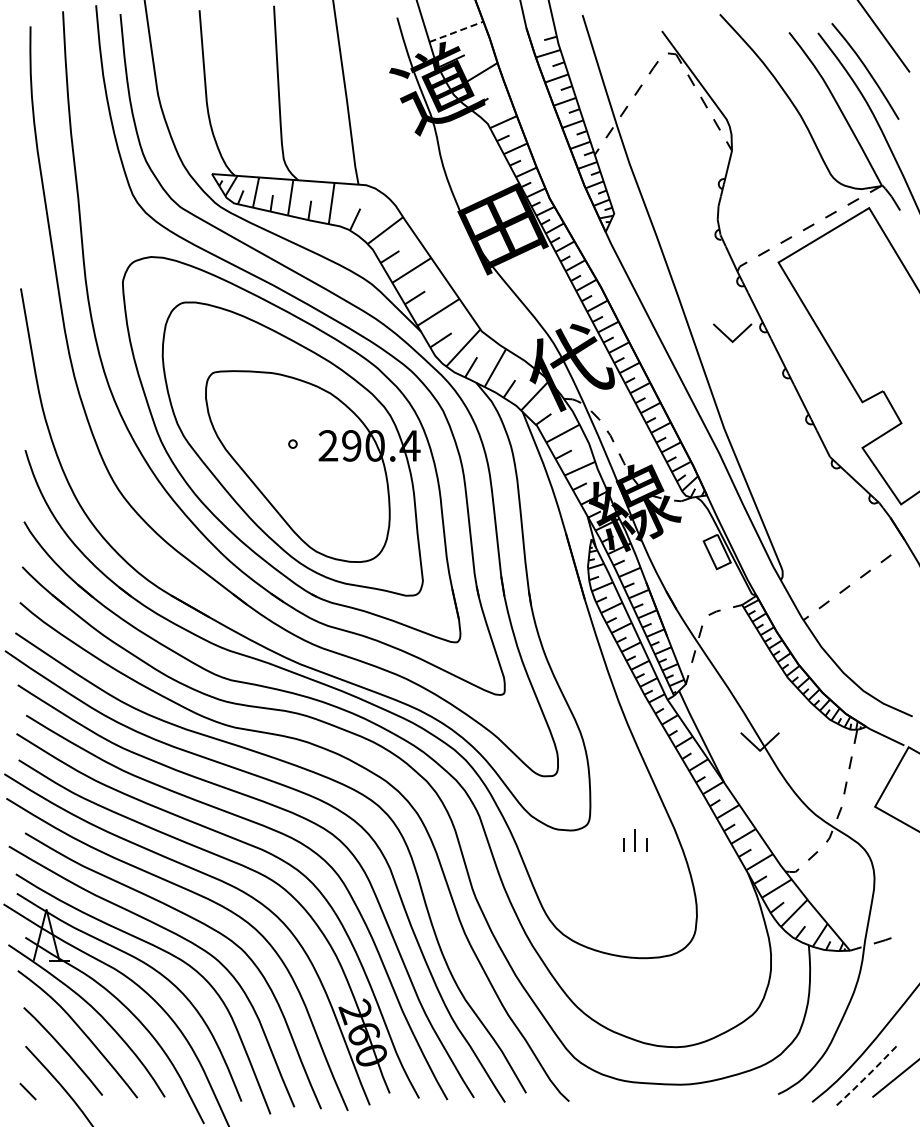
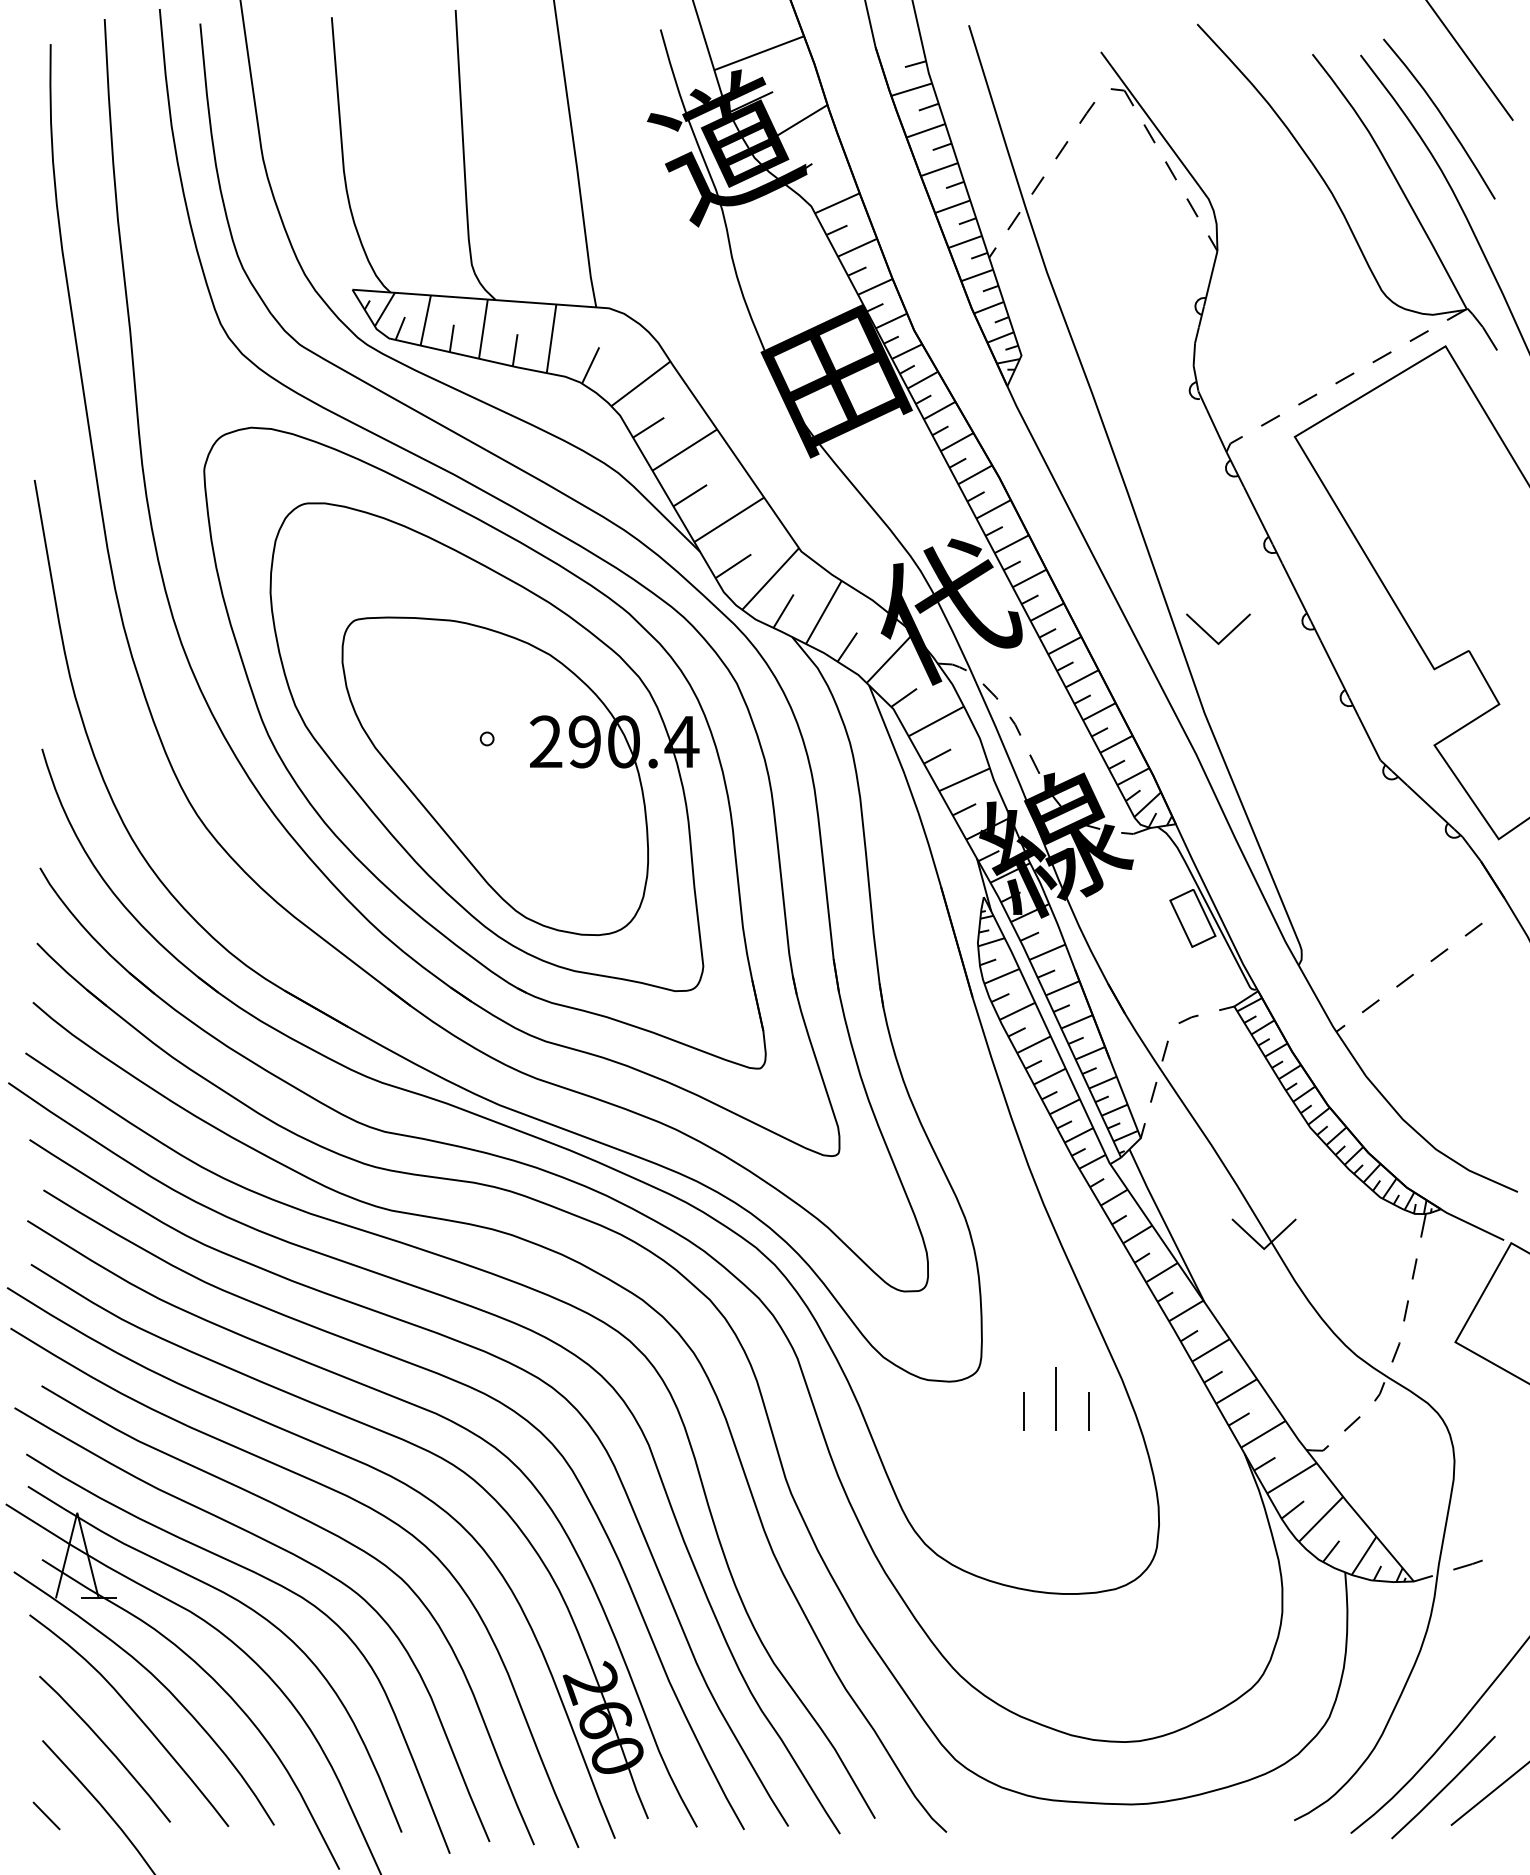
line: (456, 31) -> (759, 52), dashed -> solid
part: (732, 333) -> (1218, 629), moved
part: (635, 840) -> (1056, 1398), size x1.67
line: (868, 1075) -> (1444, 1789), dashed -> solid

